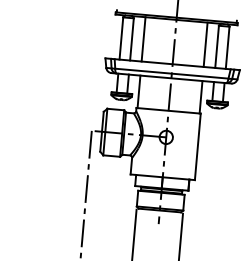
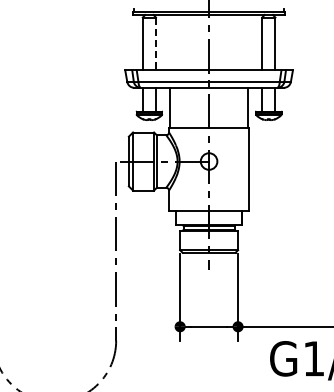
line: (132, 39) -> (156, 44), solid -> dashed
line: (143, 39) -> (170, 42), removed
line: (205, 44) -> (247, 42), removed

